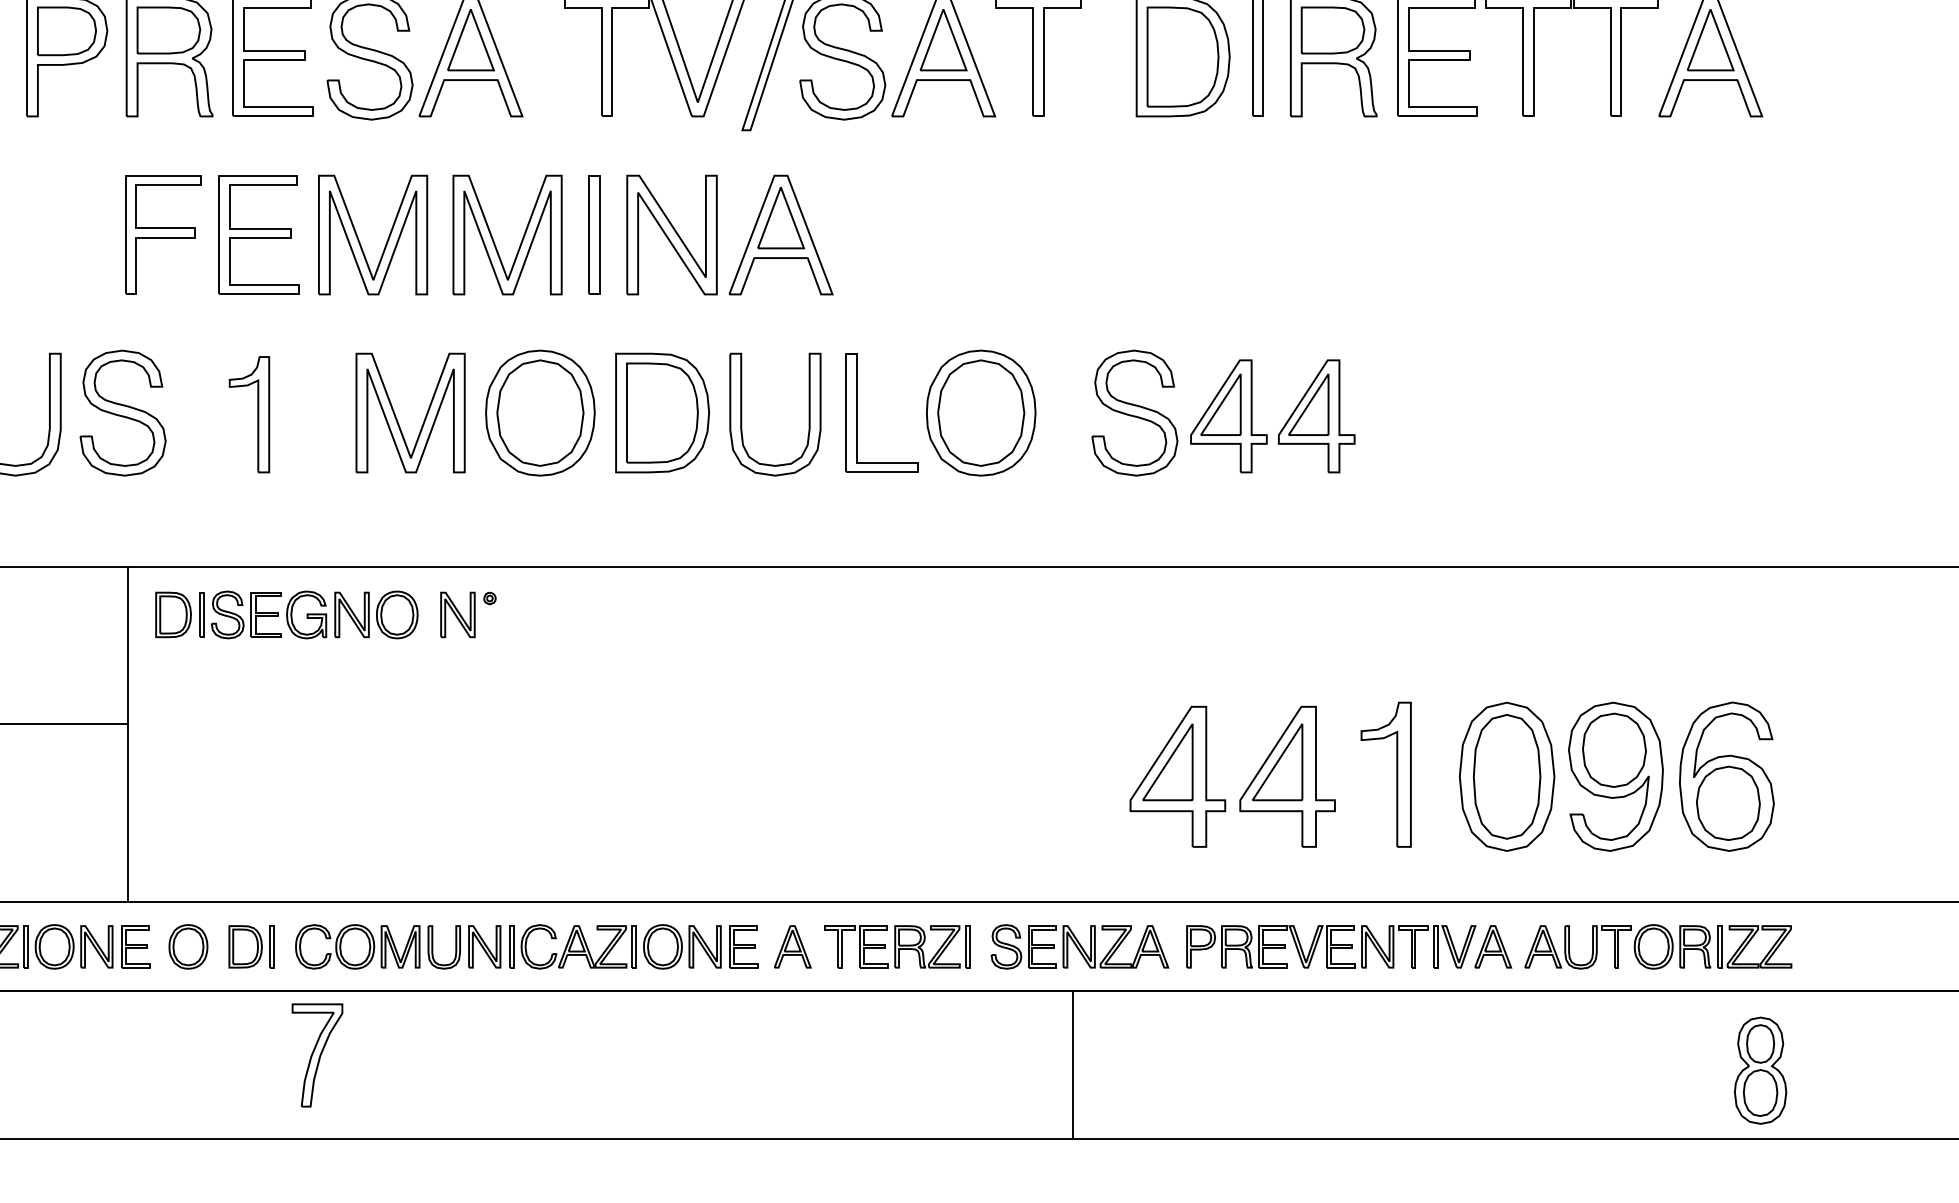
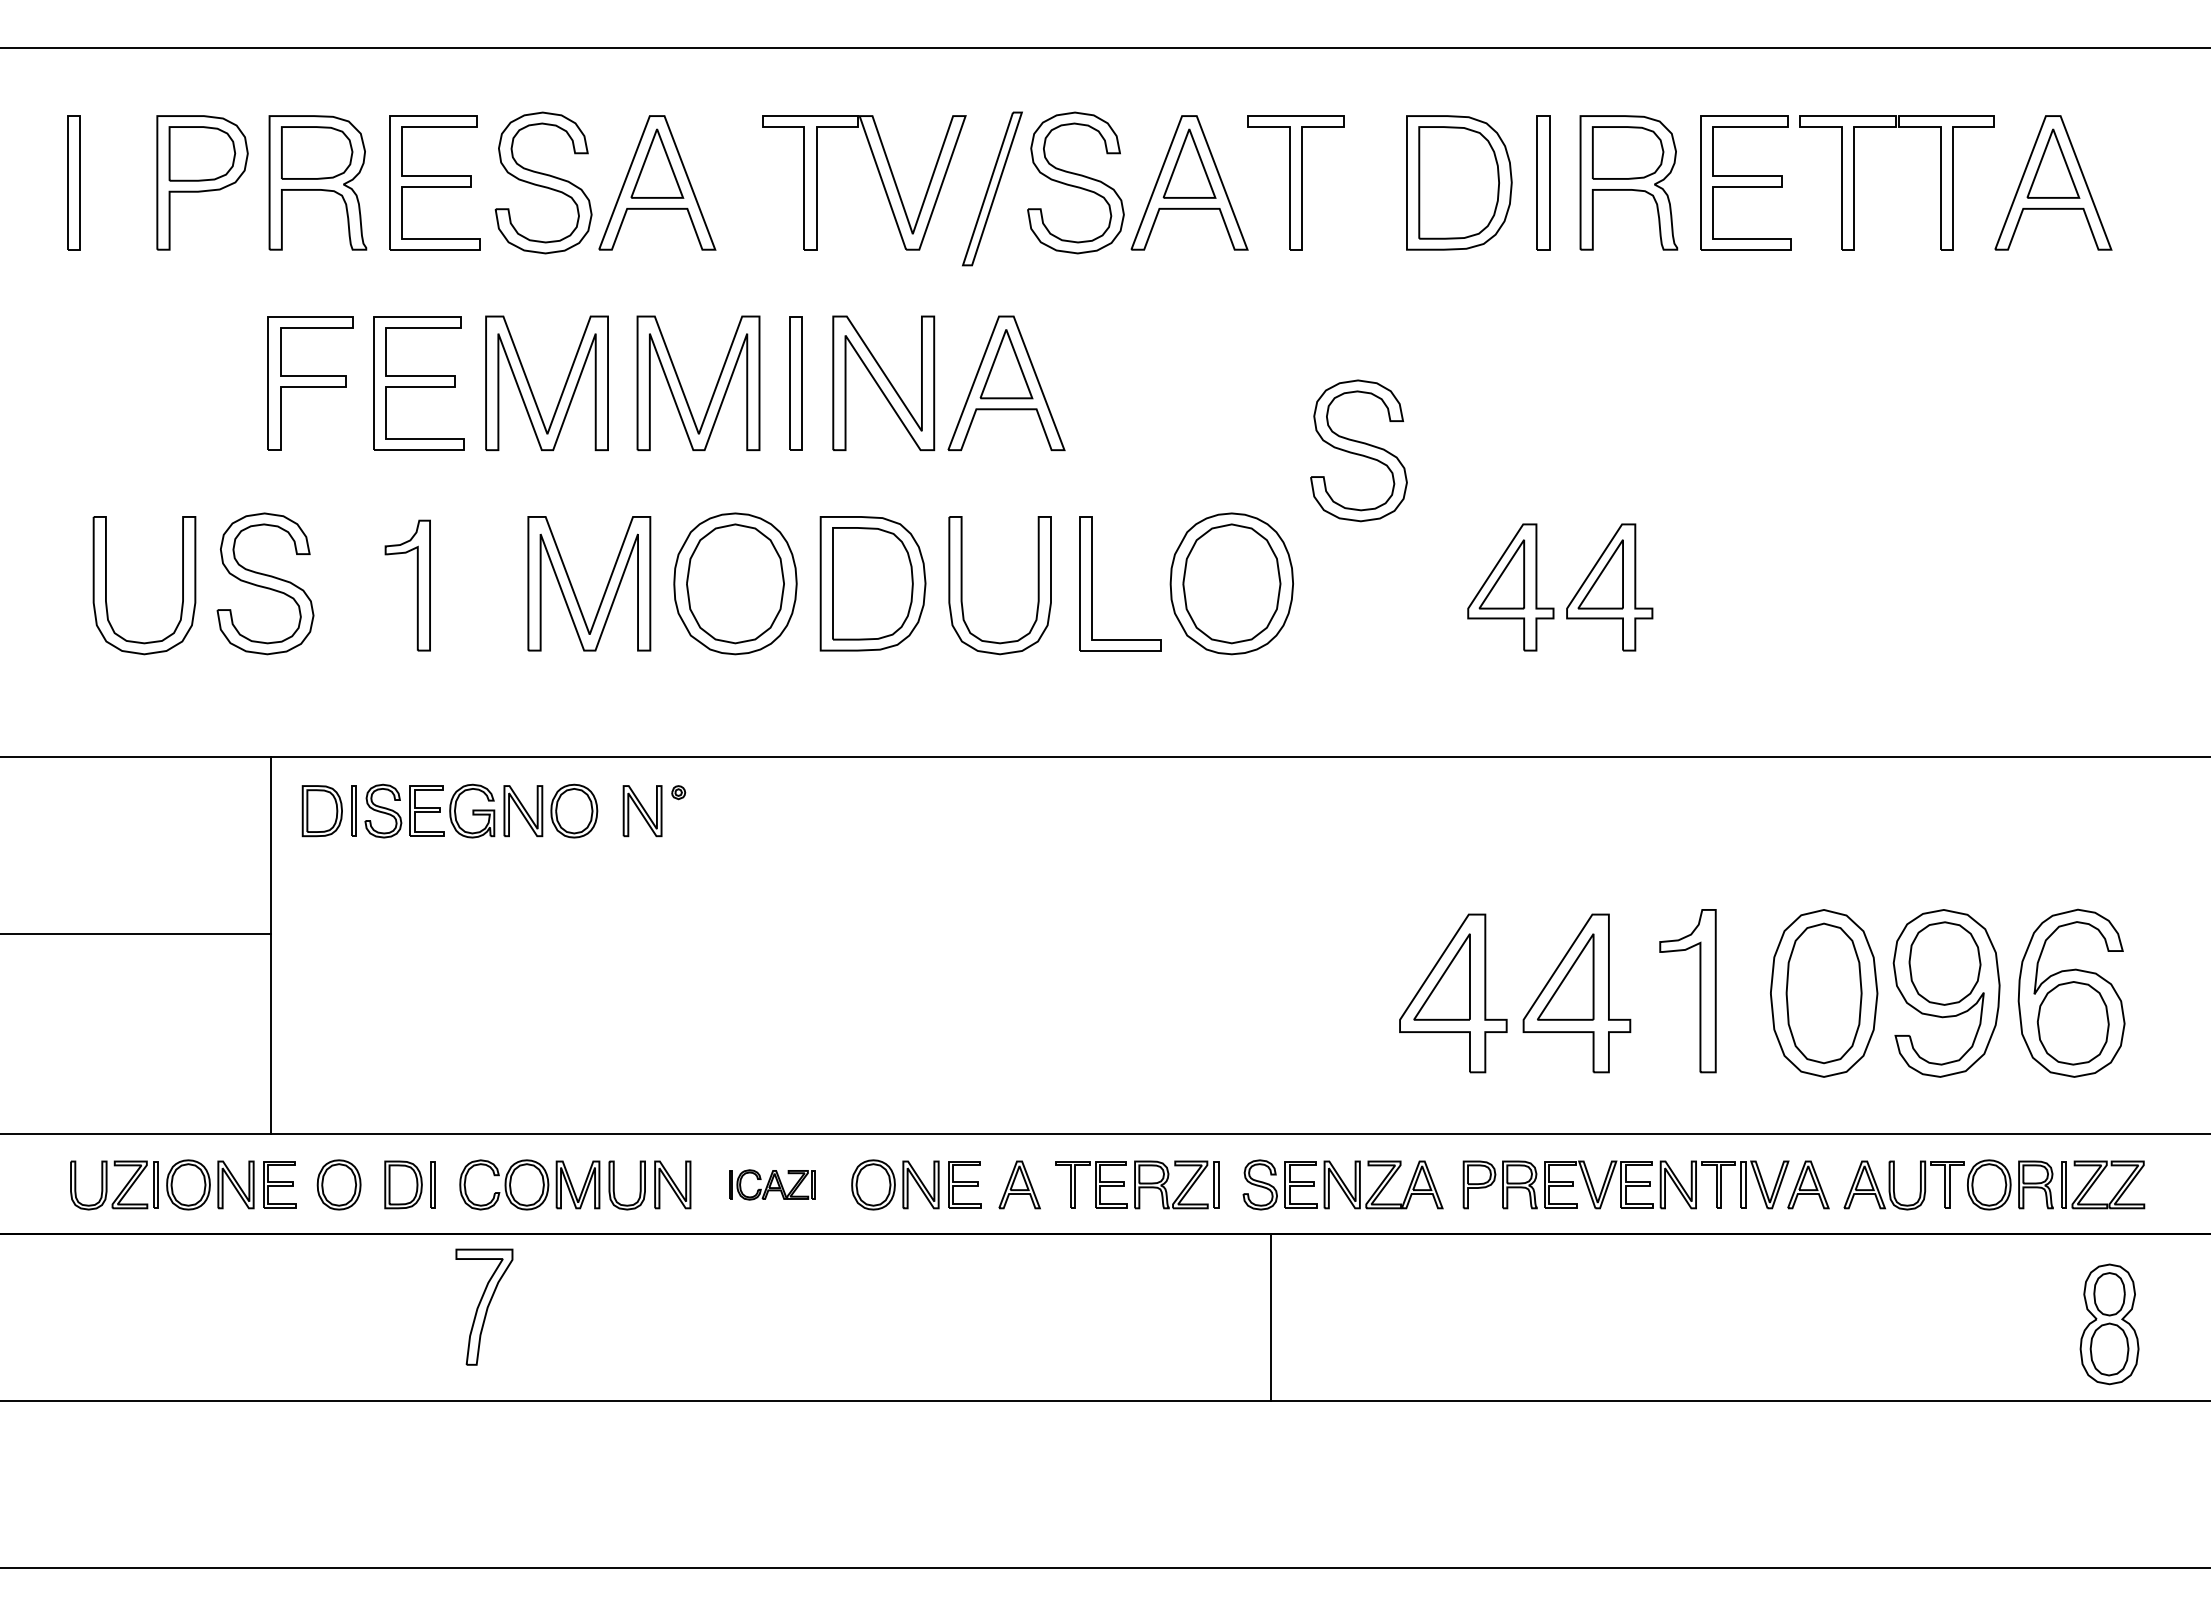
part: (1134, 412) -> (1358, 450), moved
part: (572, 946) -> (771, 1184), size x0.6
line: (1073, 1064) -> (1270, 1317), moved

